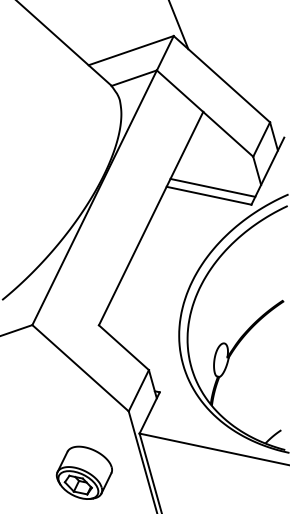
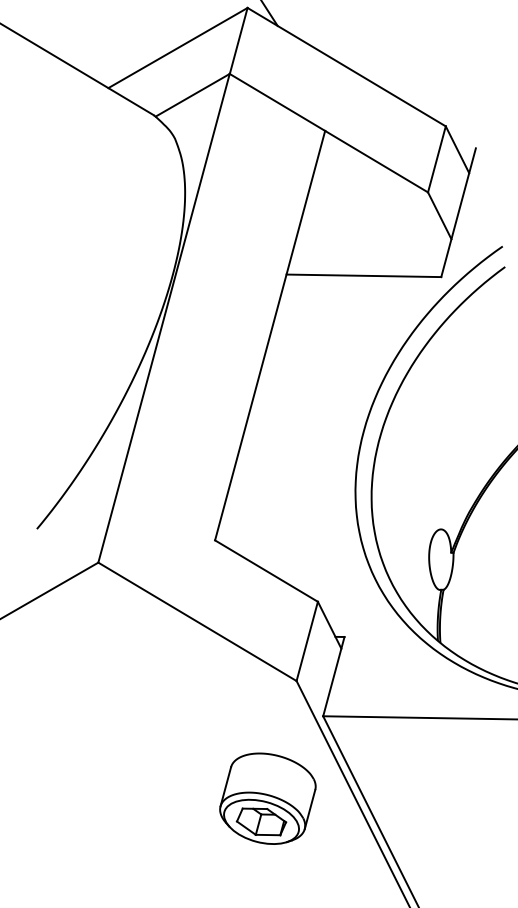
line: (212, 187) -> (367, 260), removed
part: (83, 472) -> (266, 798), moved

